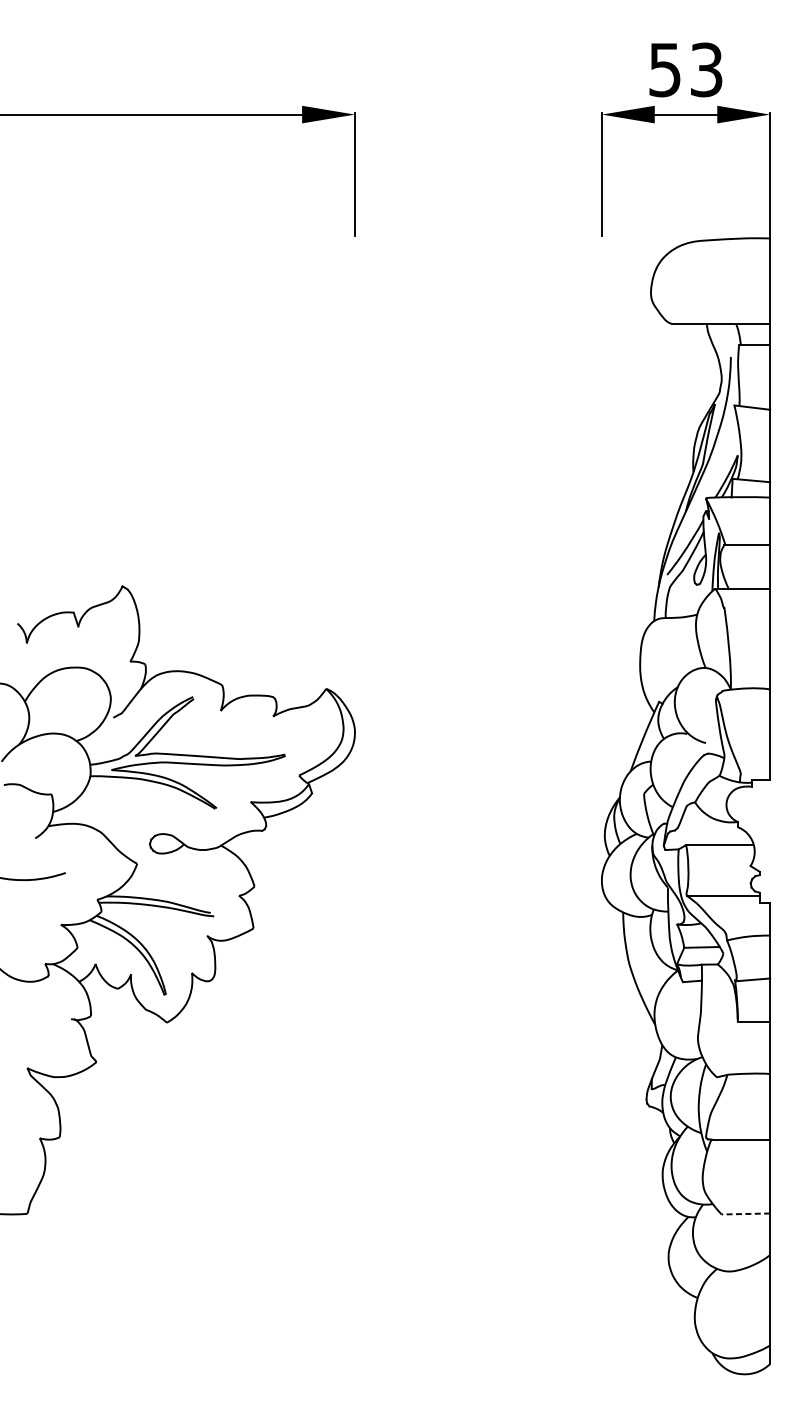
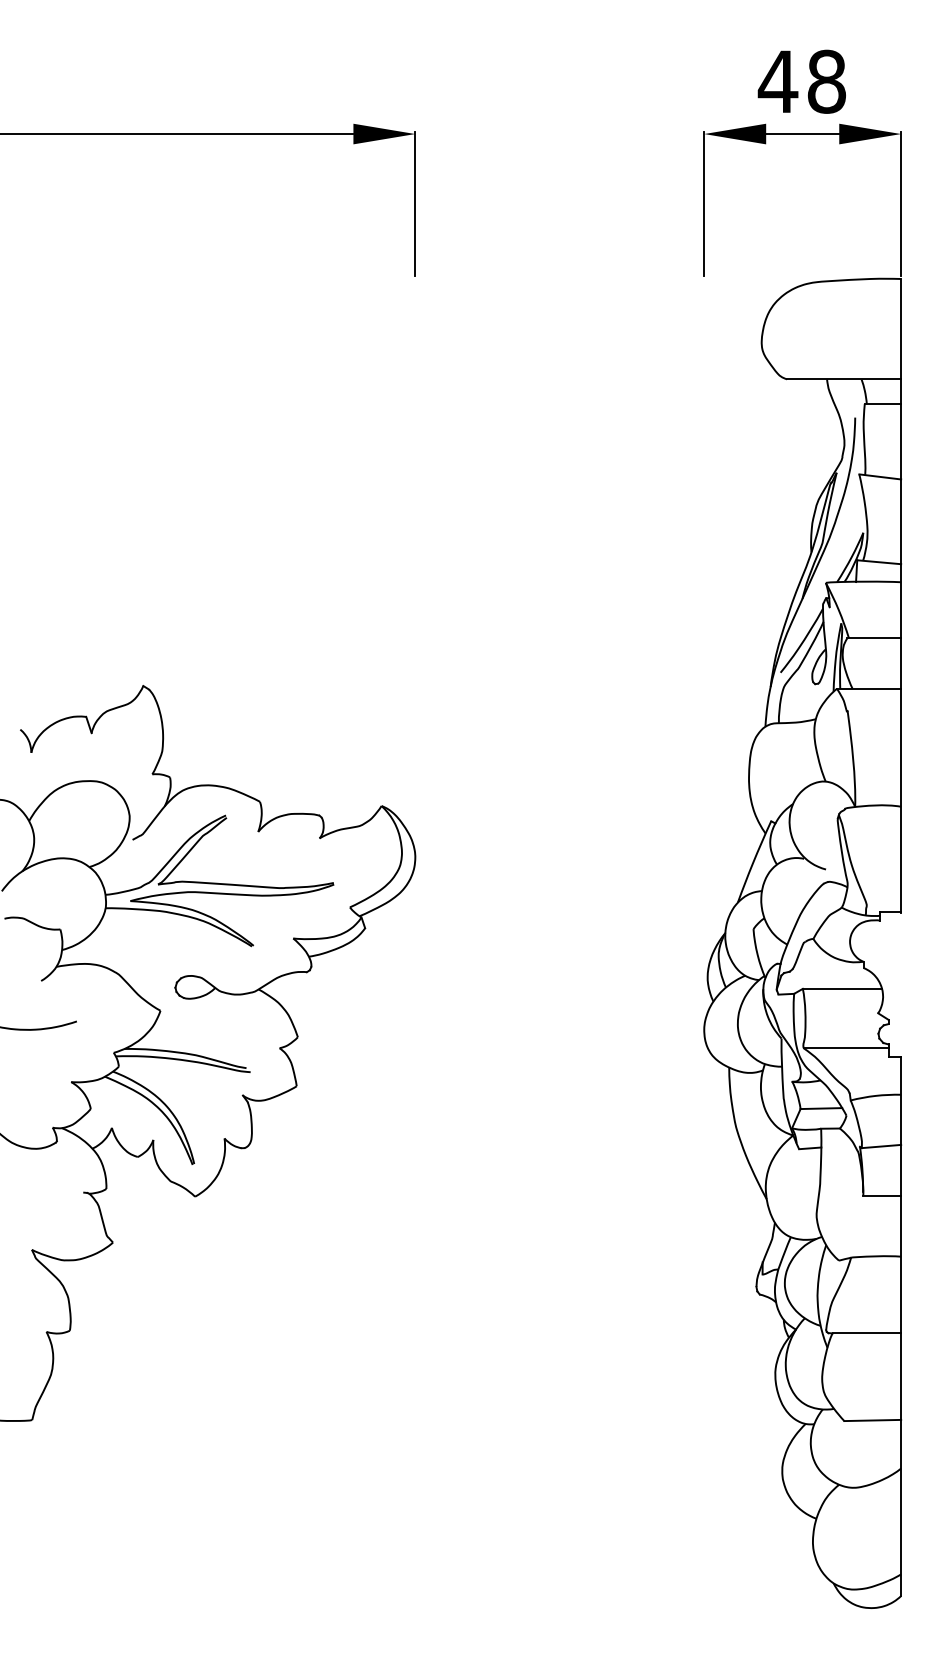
text: (685, 69) -> (801, 81), 53 -> 48
line: (745, 1213) -> (872, 1420), dashed -> solid

